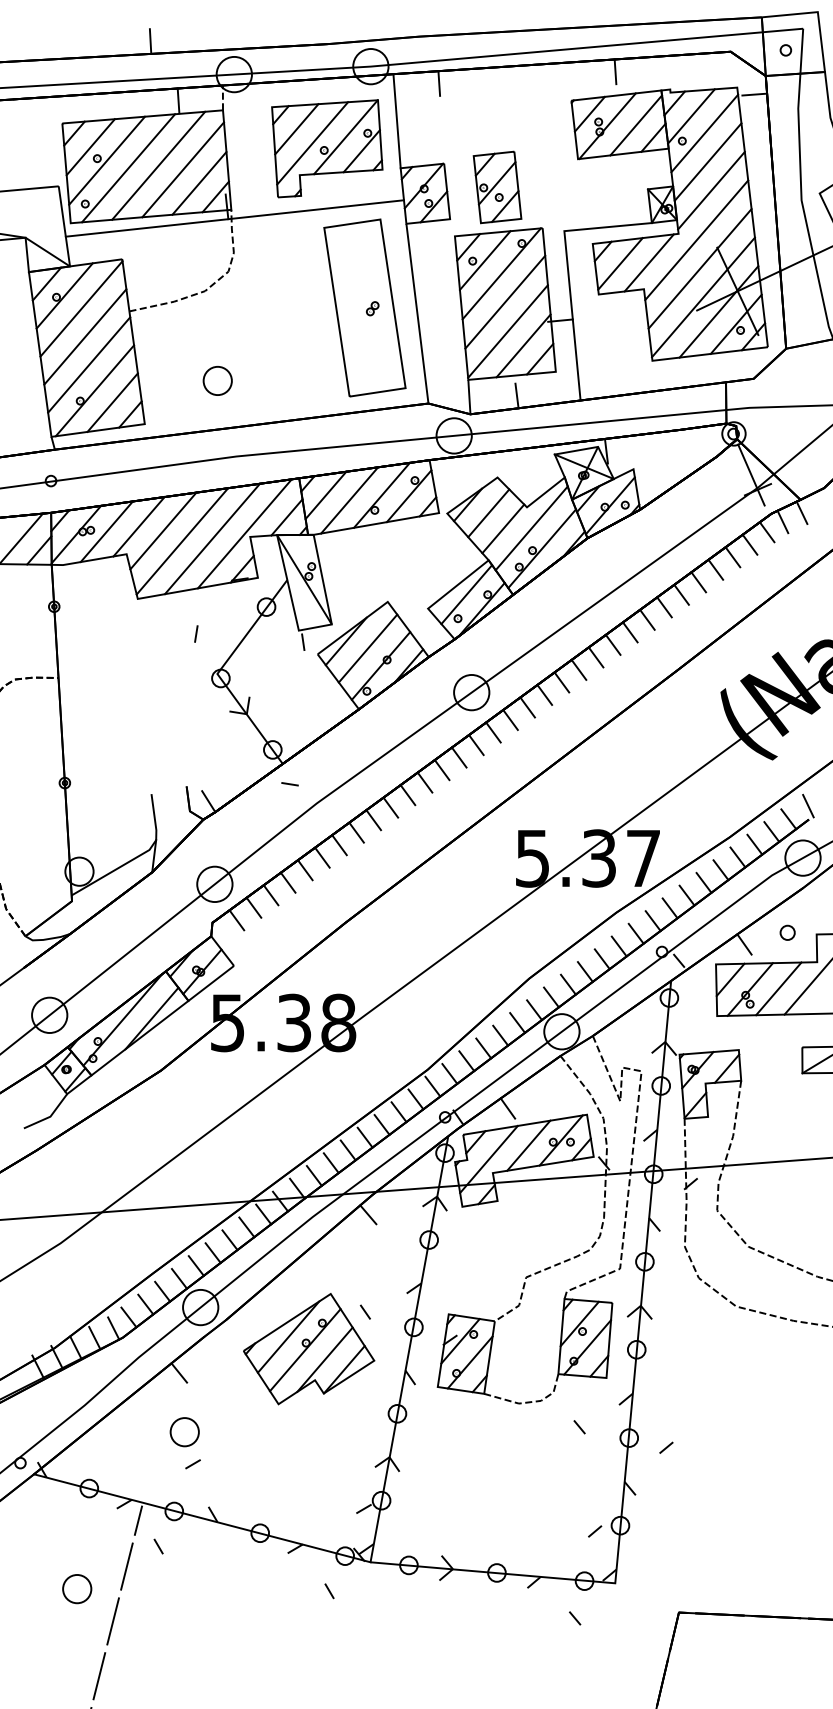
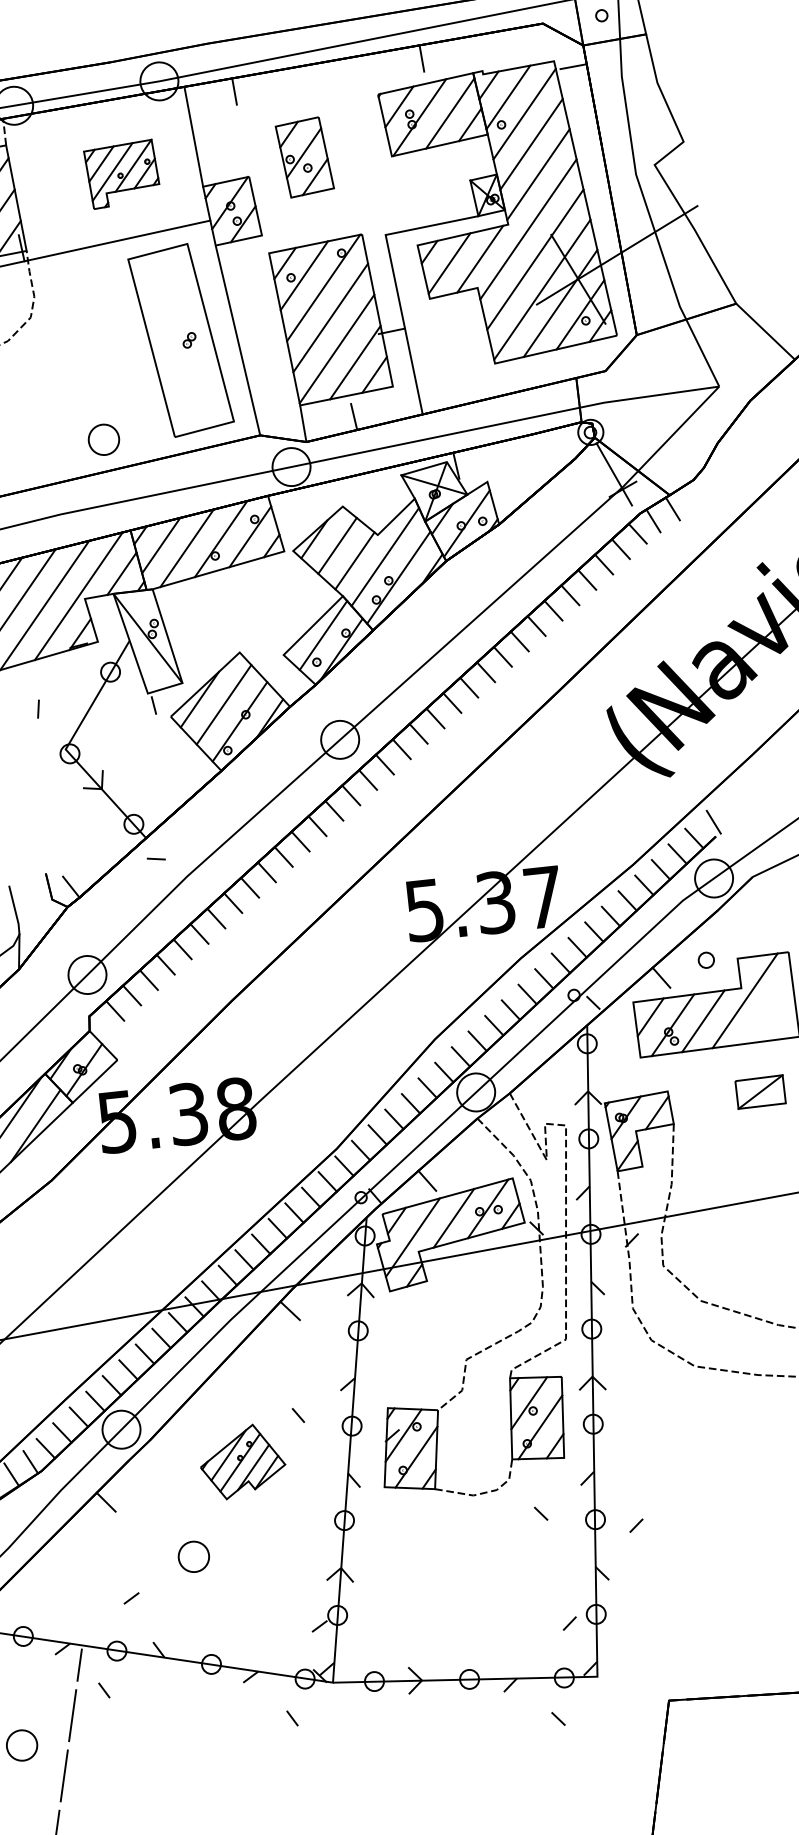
part: (327, 148) -> (122, 174), size x0.6
part: (497, 187) -> (304, 157), moved
part: (217, 380) -> (103, 439), moved
part: (309, 1349) -> (242, 1461), size x0.6
part: (184, 1432) -> (193, 1557), moved

